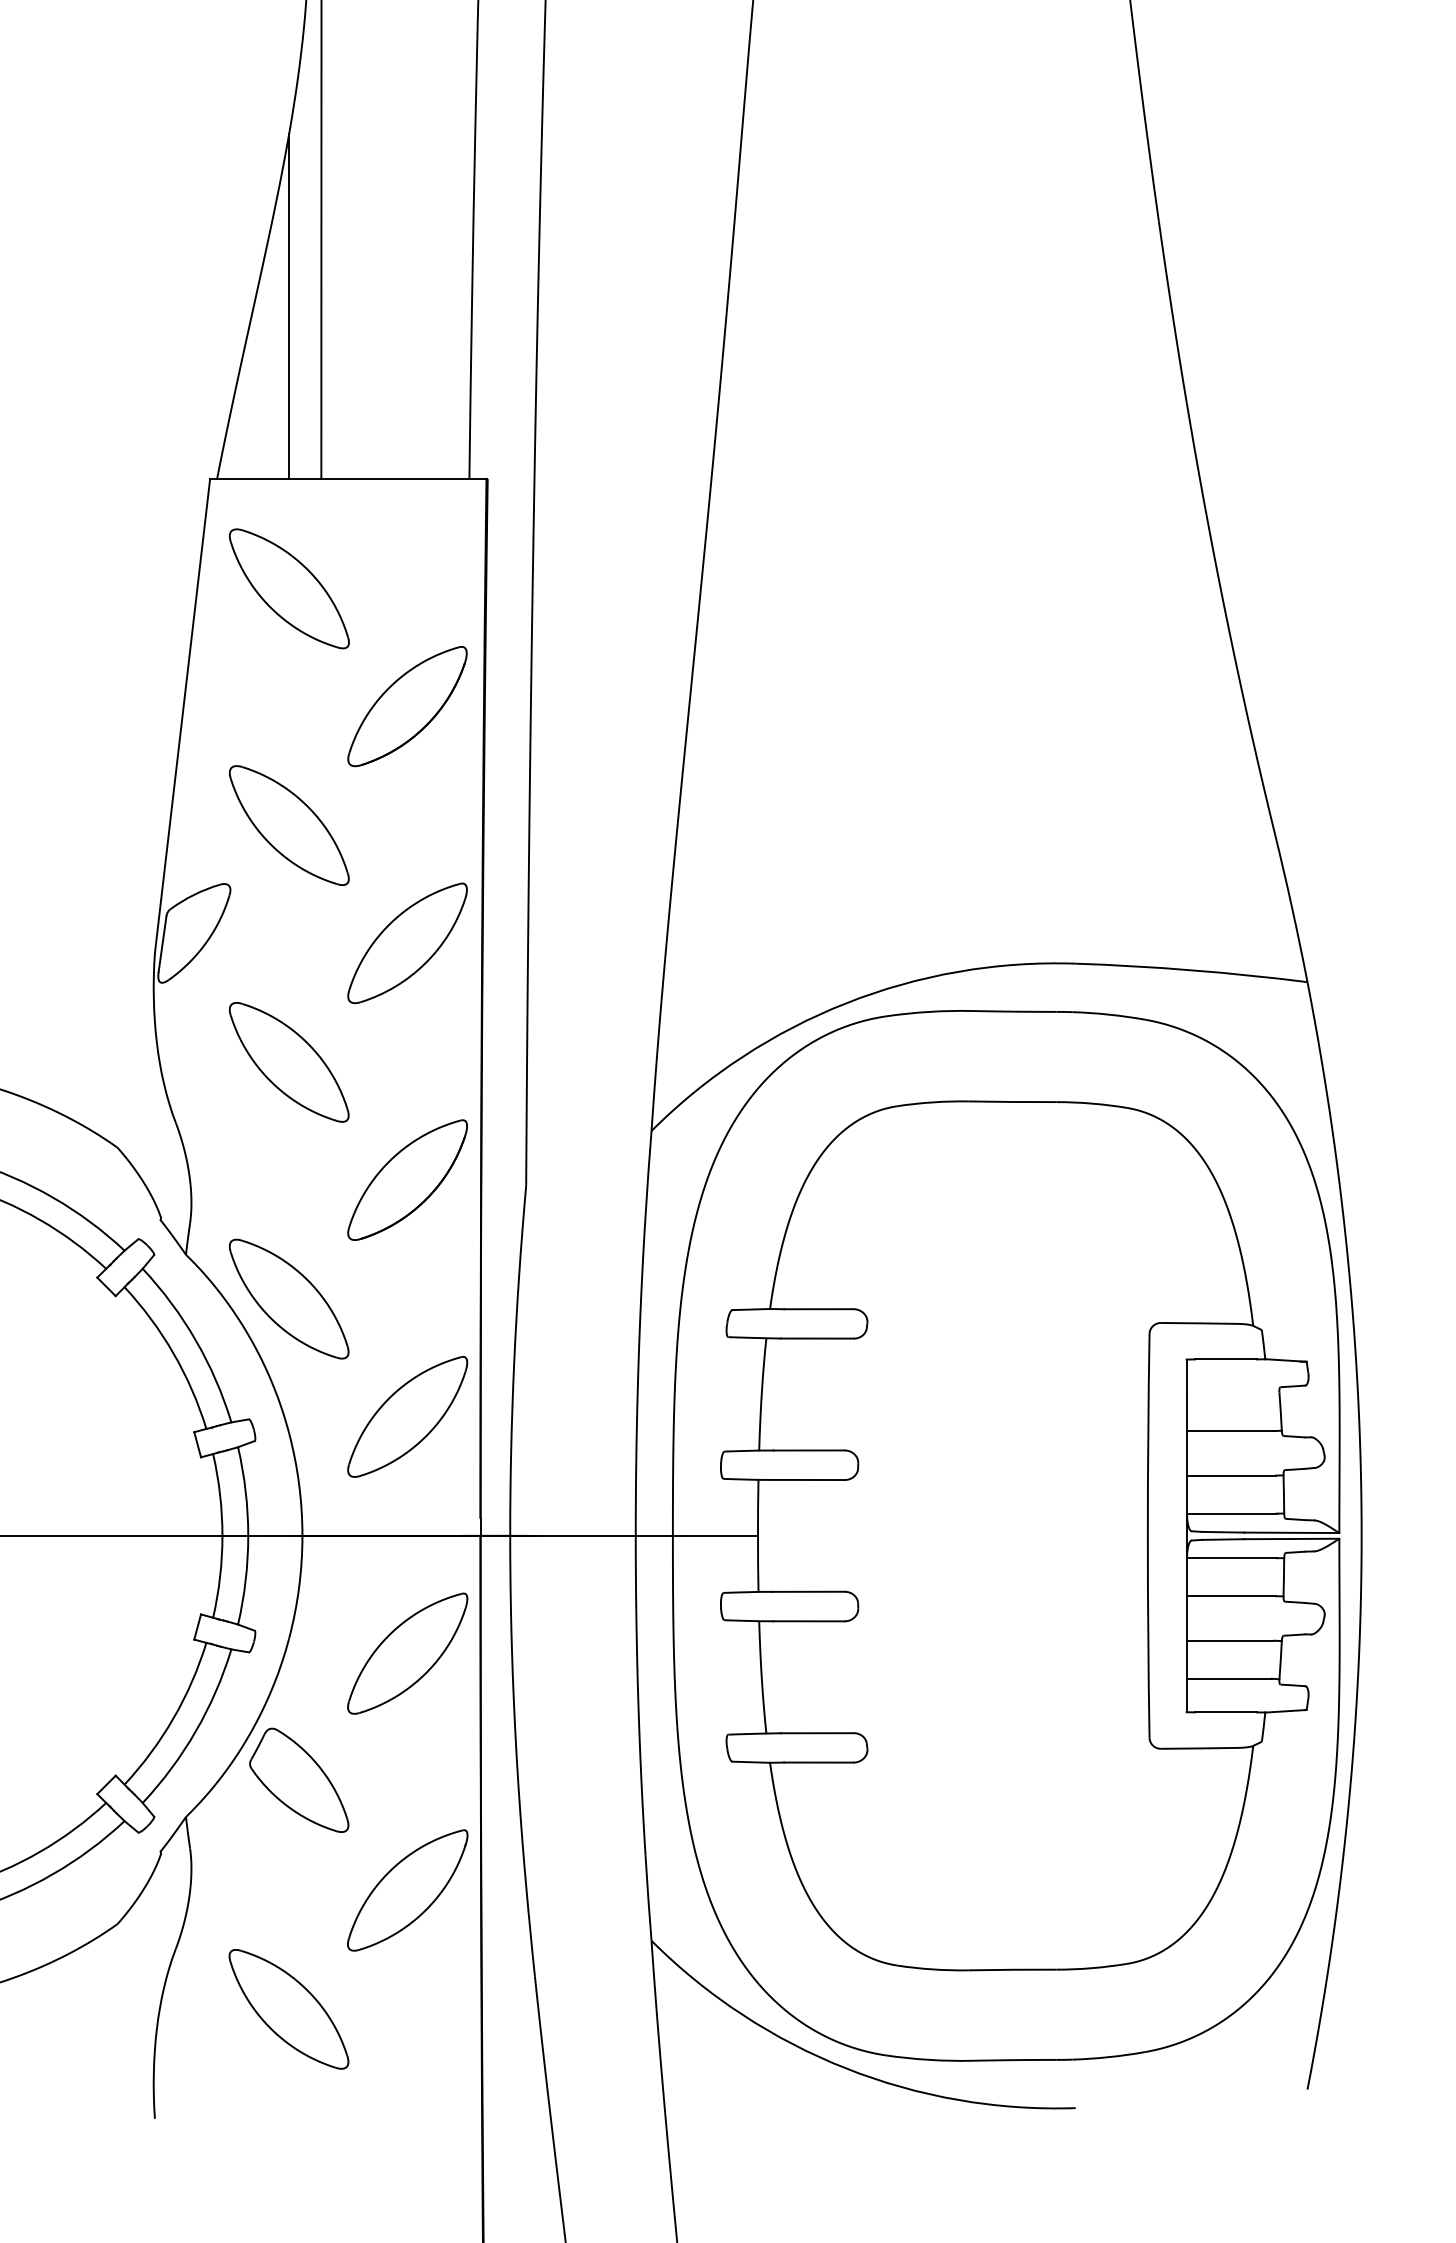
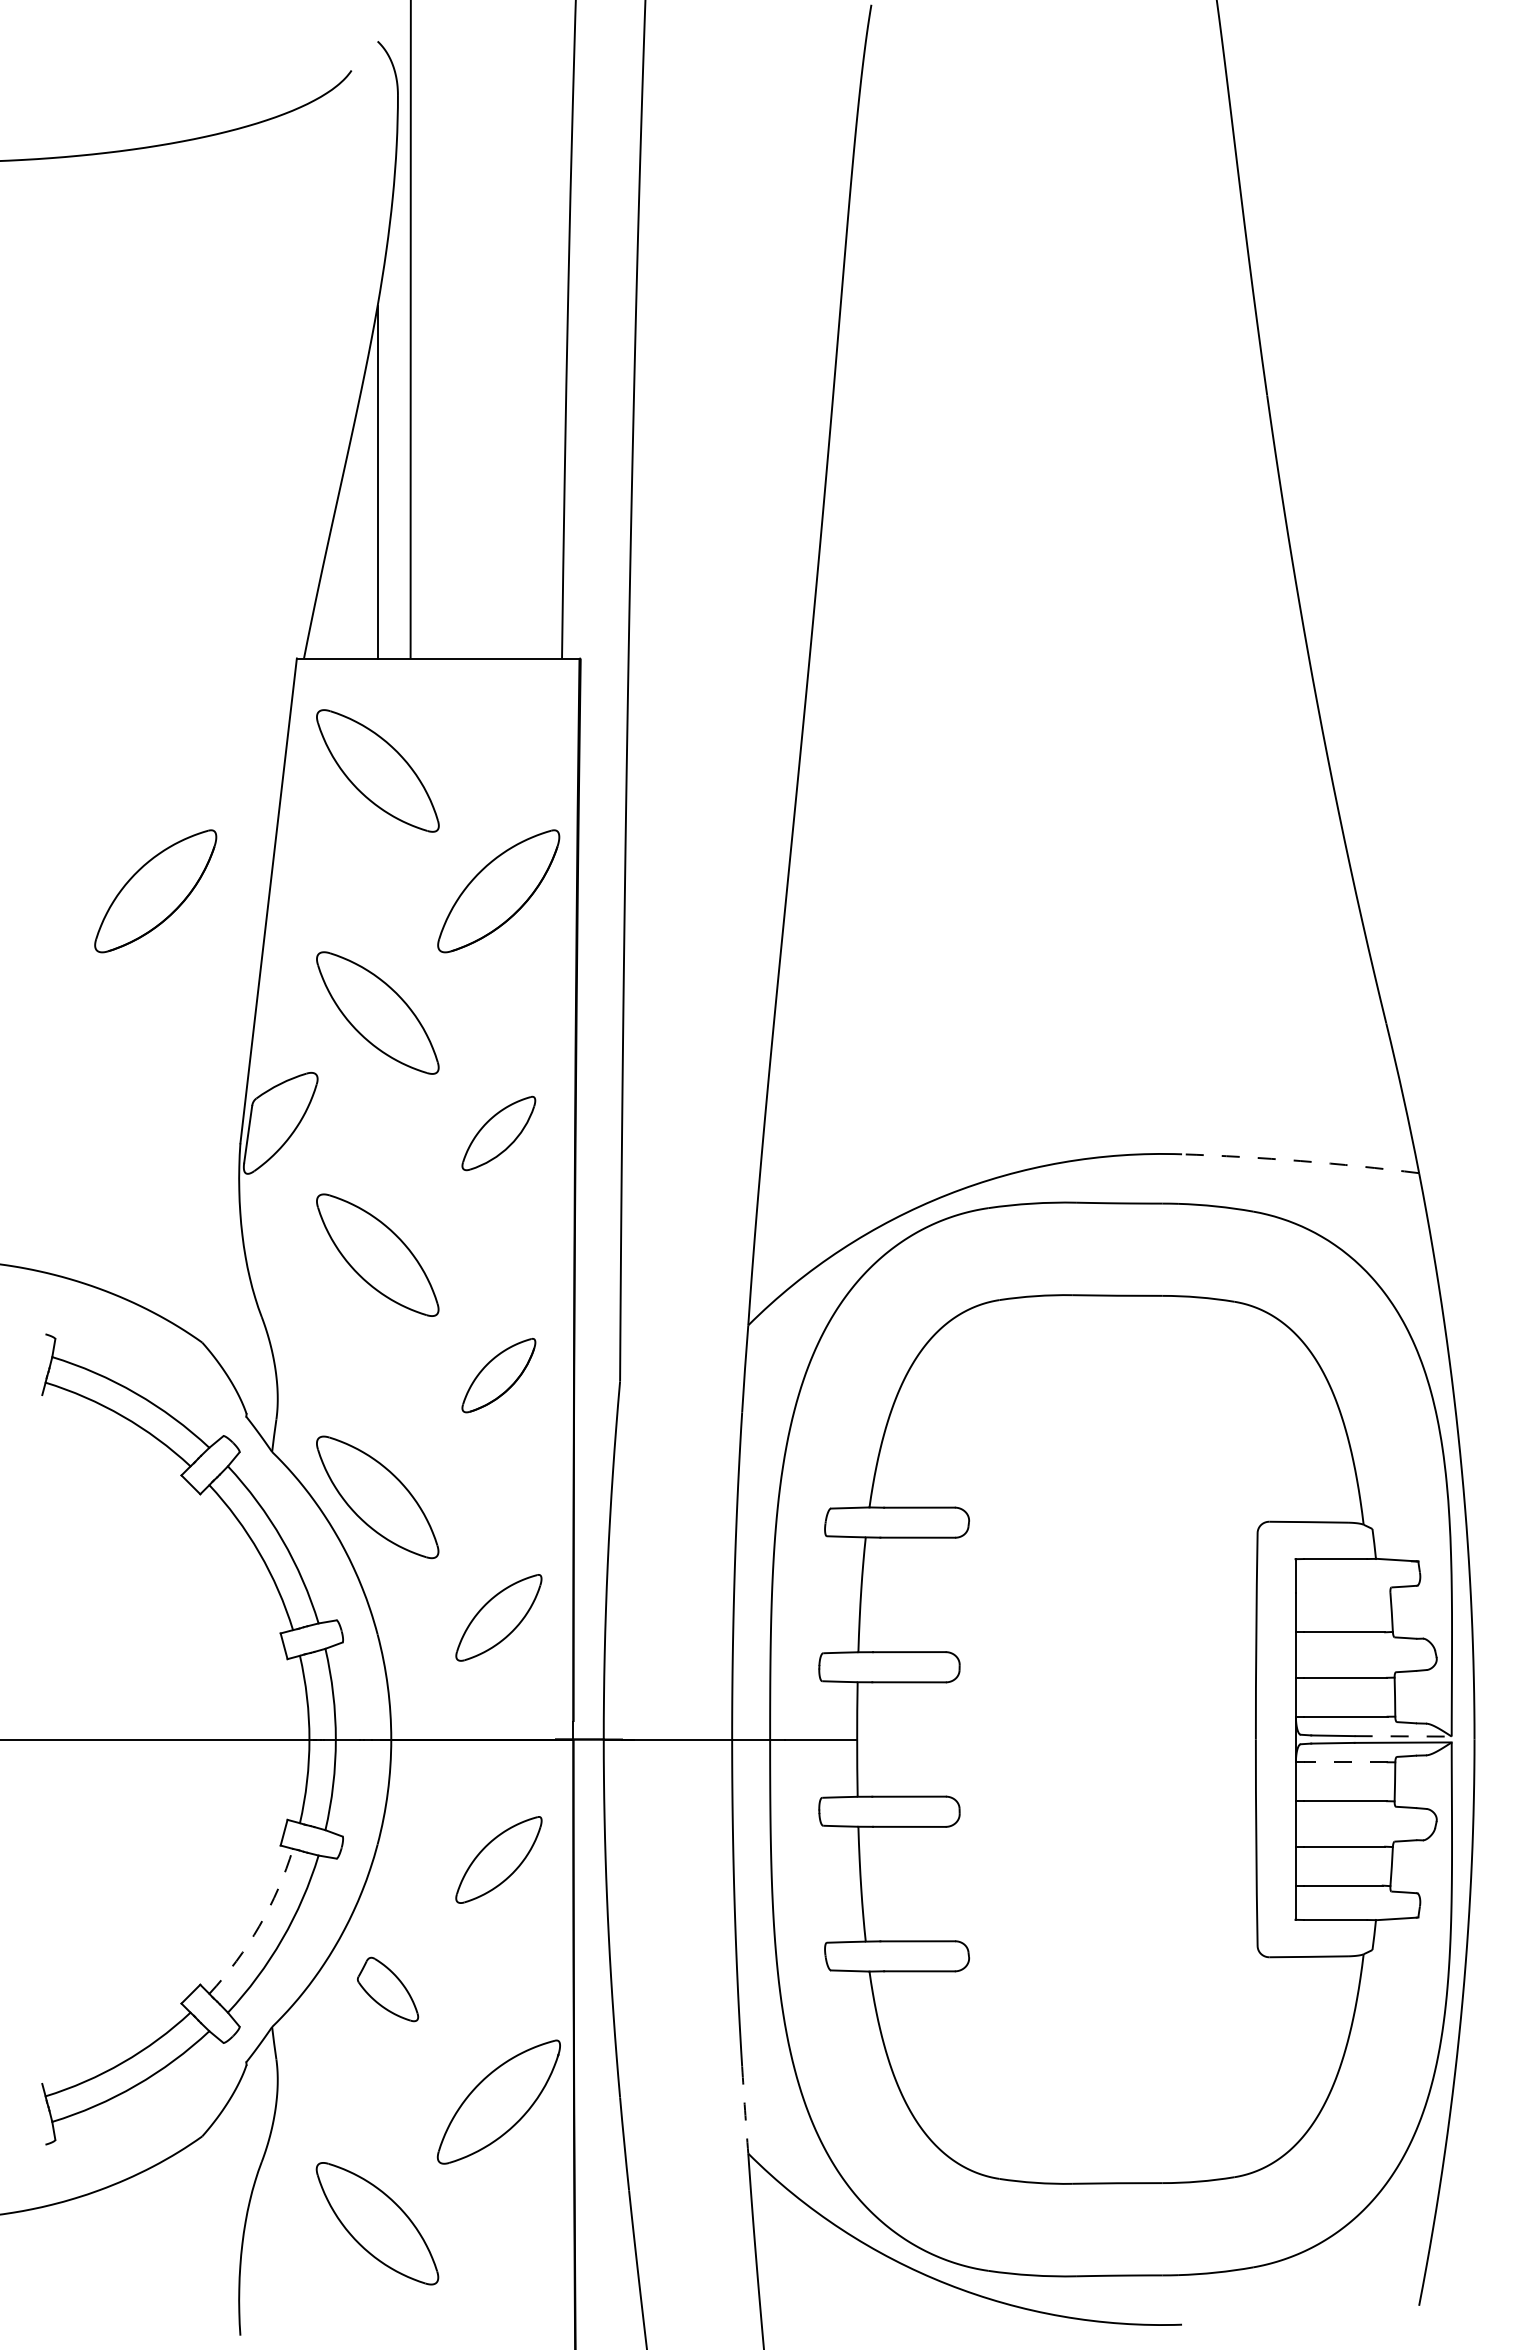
part: (71, 706) -> (155, 891), added
part: (407, 943) -> (498, 1133), size x0.6
arc: (1191, 970) -> (1300, 1161), solid -> dashed
part: (407, 1179) -> (498, 1375), size x0.6
part: (407, 1416) -> (498, 1617), size x0.7
line: (1292, 1532) -> (1403, 1736), solid -> dashed
line: (1235, 1558) -> (1345, 1762), solid -> dashed
part: (407, 1653) -> (498, 1859), size x0.7
arc: (173, 1718) -> (259, 1926), solid -> dashed
part: (298, 1780) -> (387, 1989), size x0.6
arc: (648, 1898) -> (745, 2110), solid -> dashed

